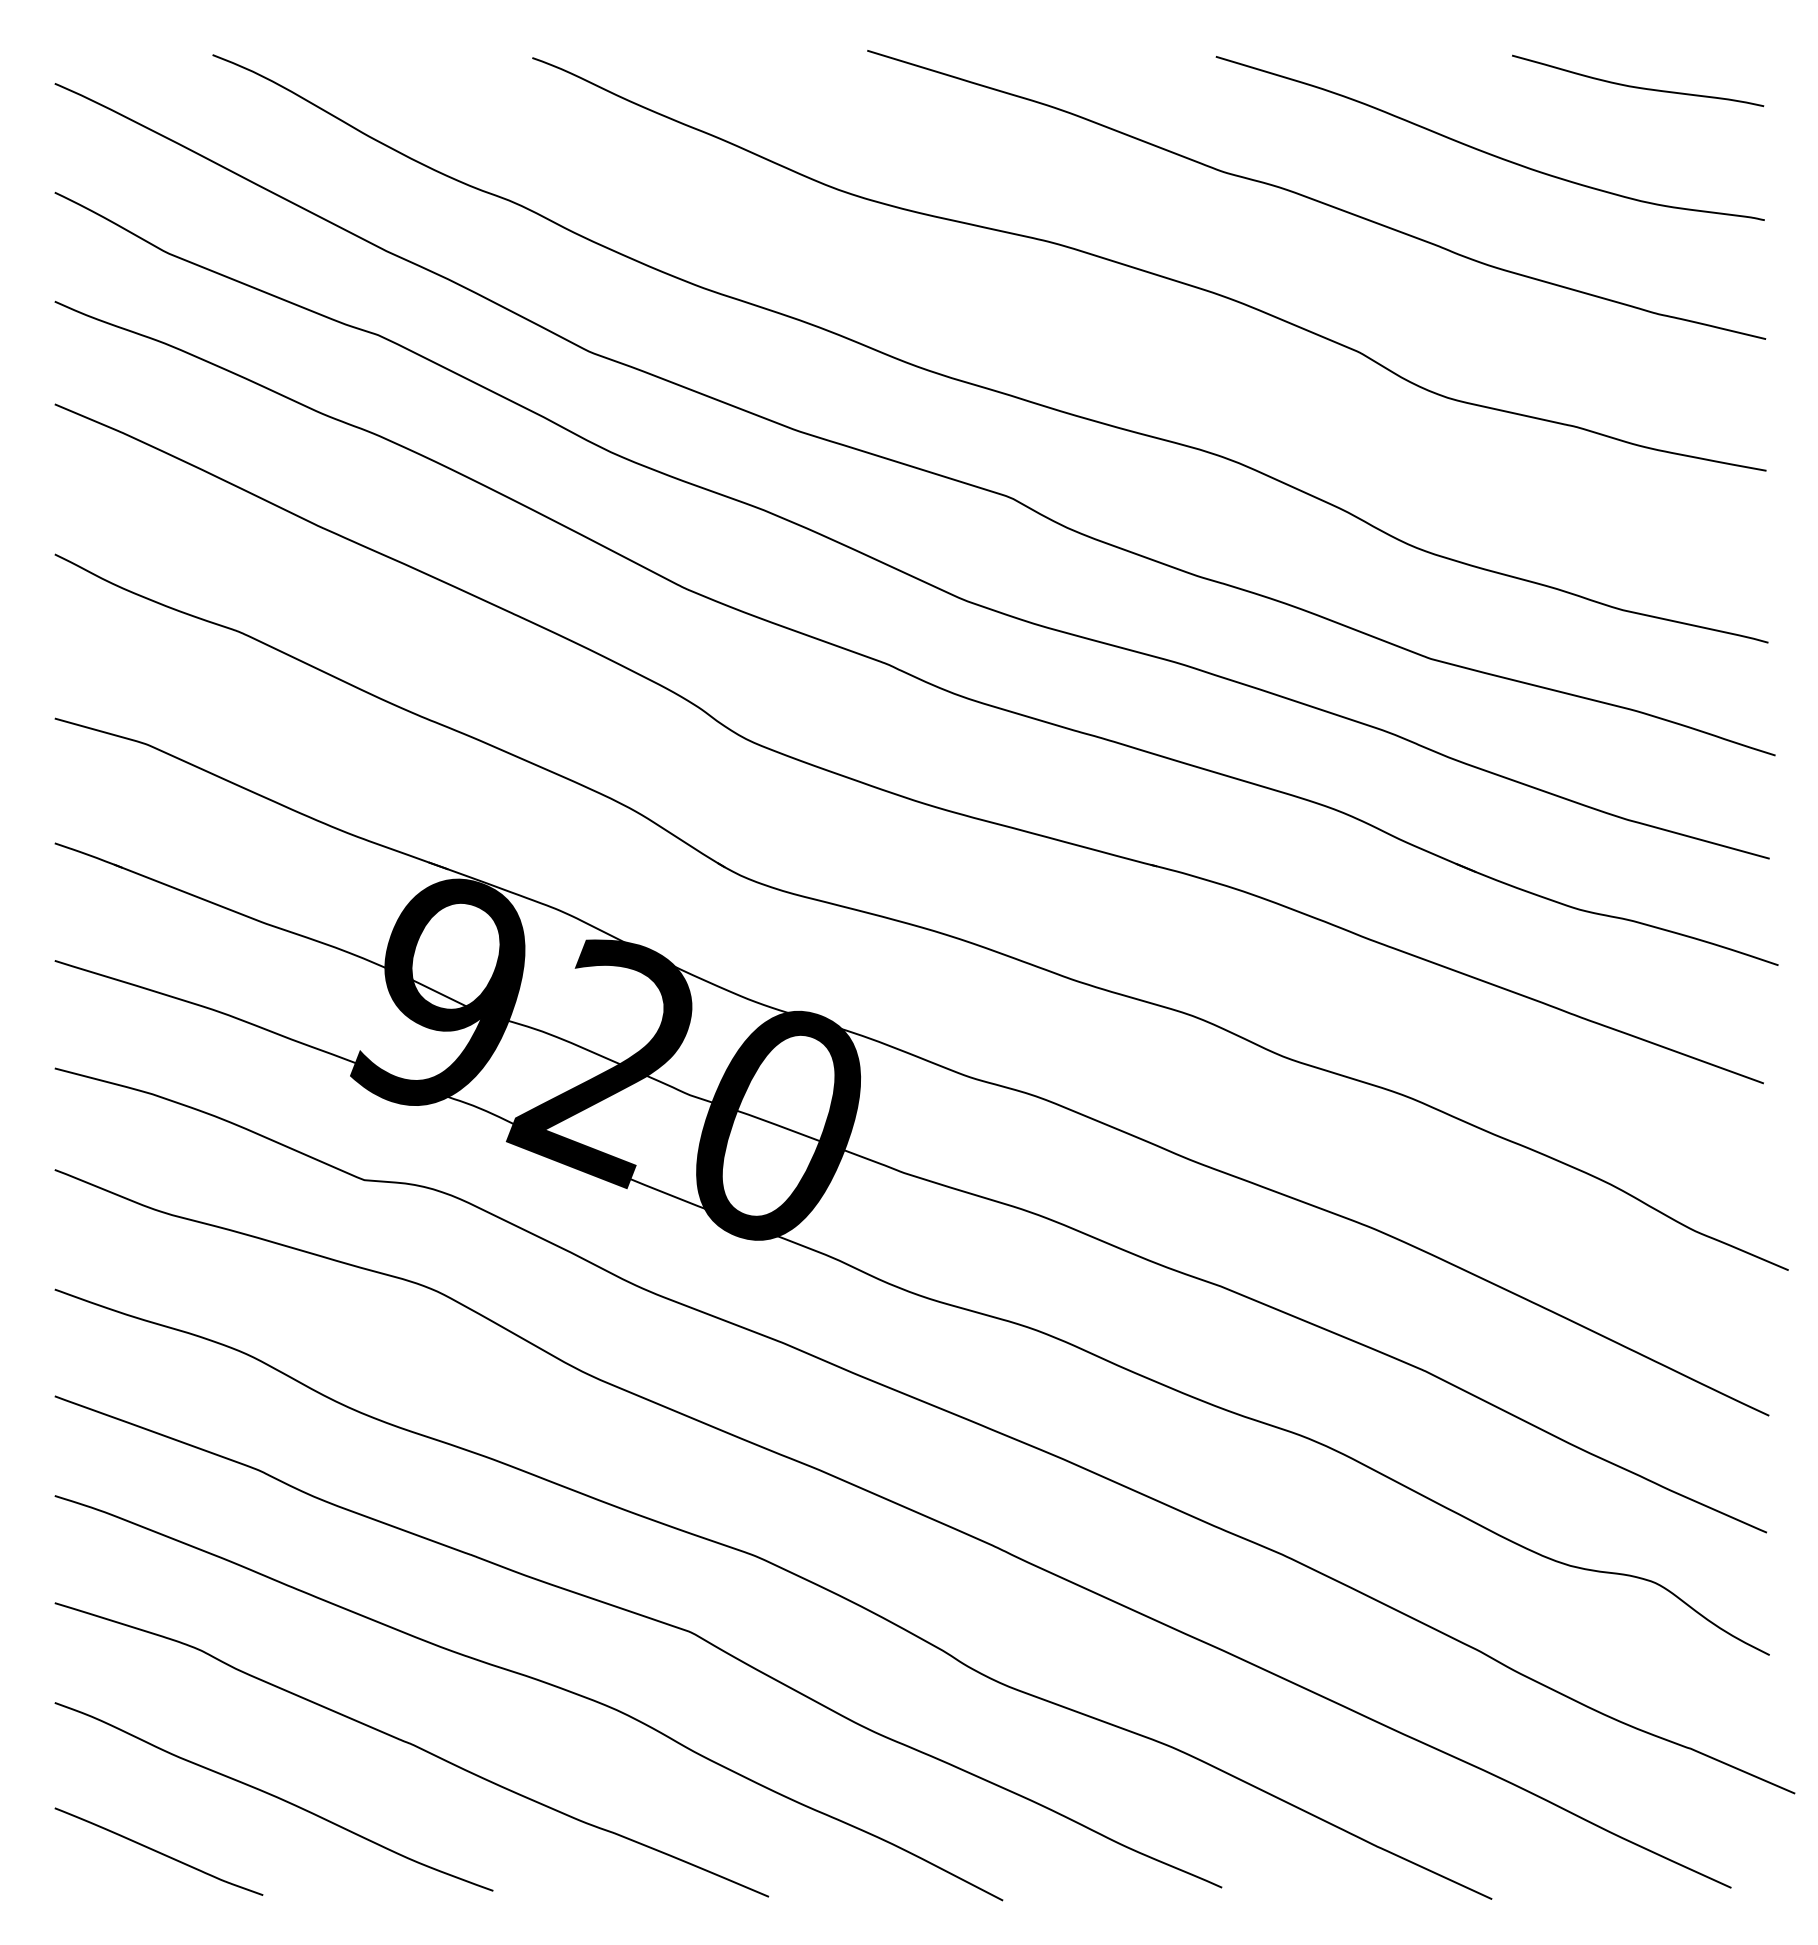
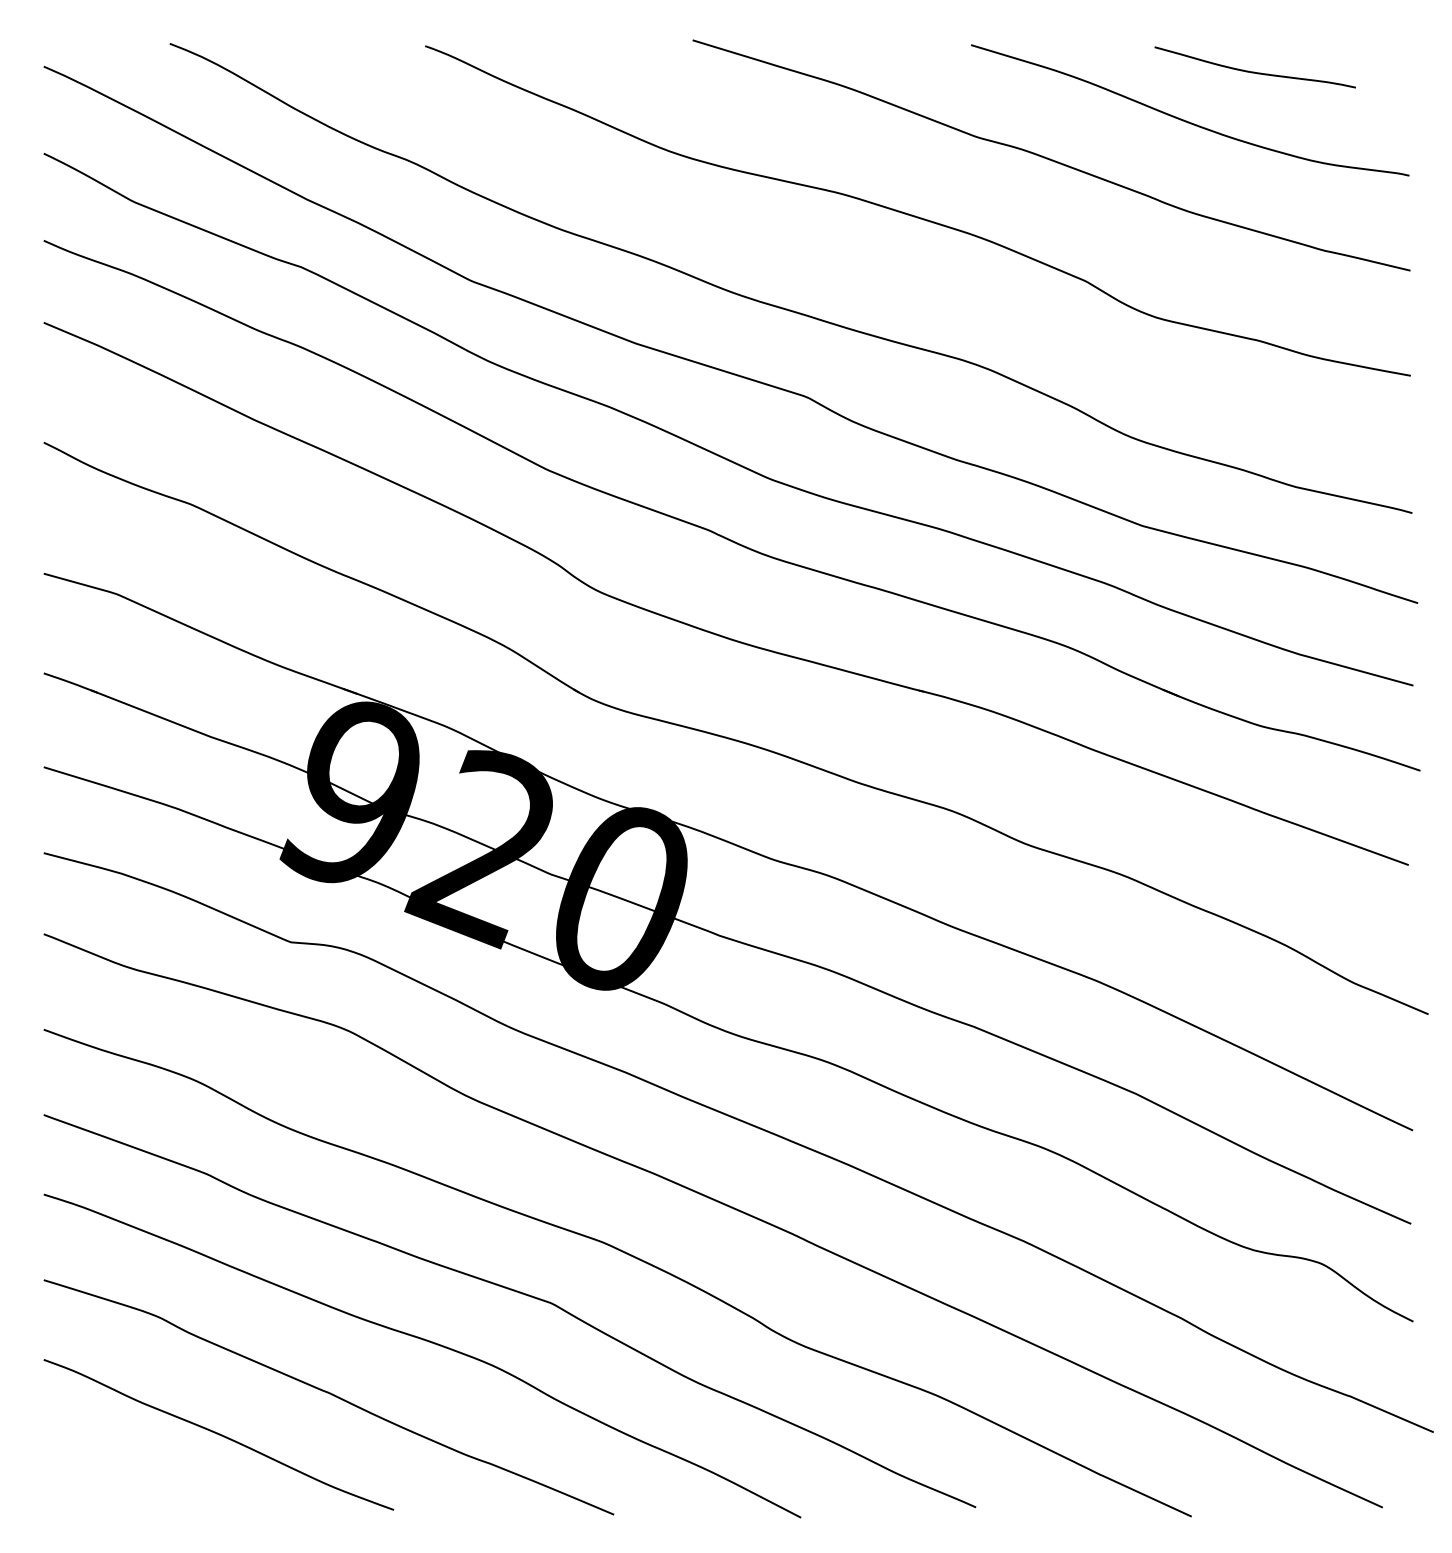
curve: (1637, 86) -> (1254, 71), moved
curve: (158, 1851) -> (126, 1478), removed

